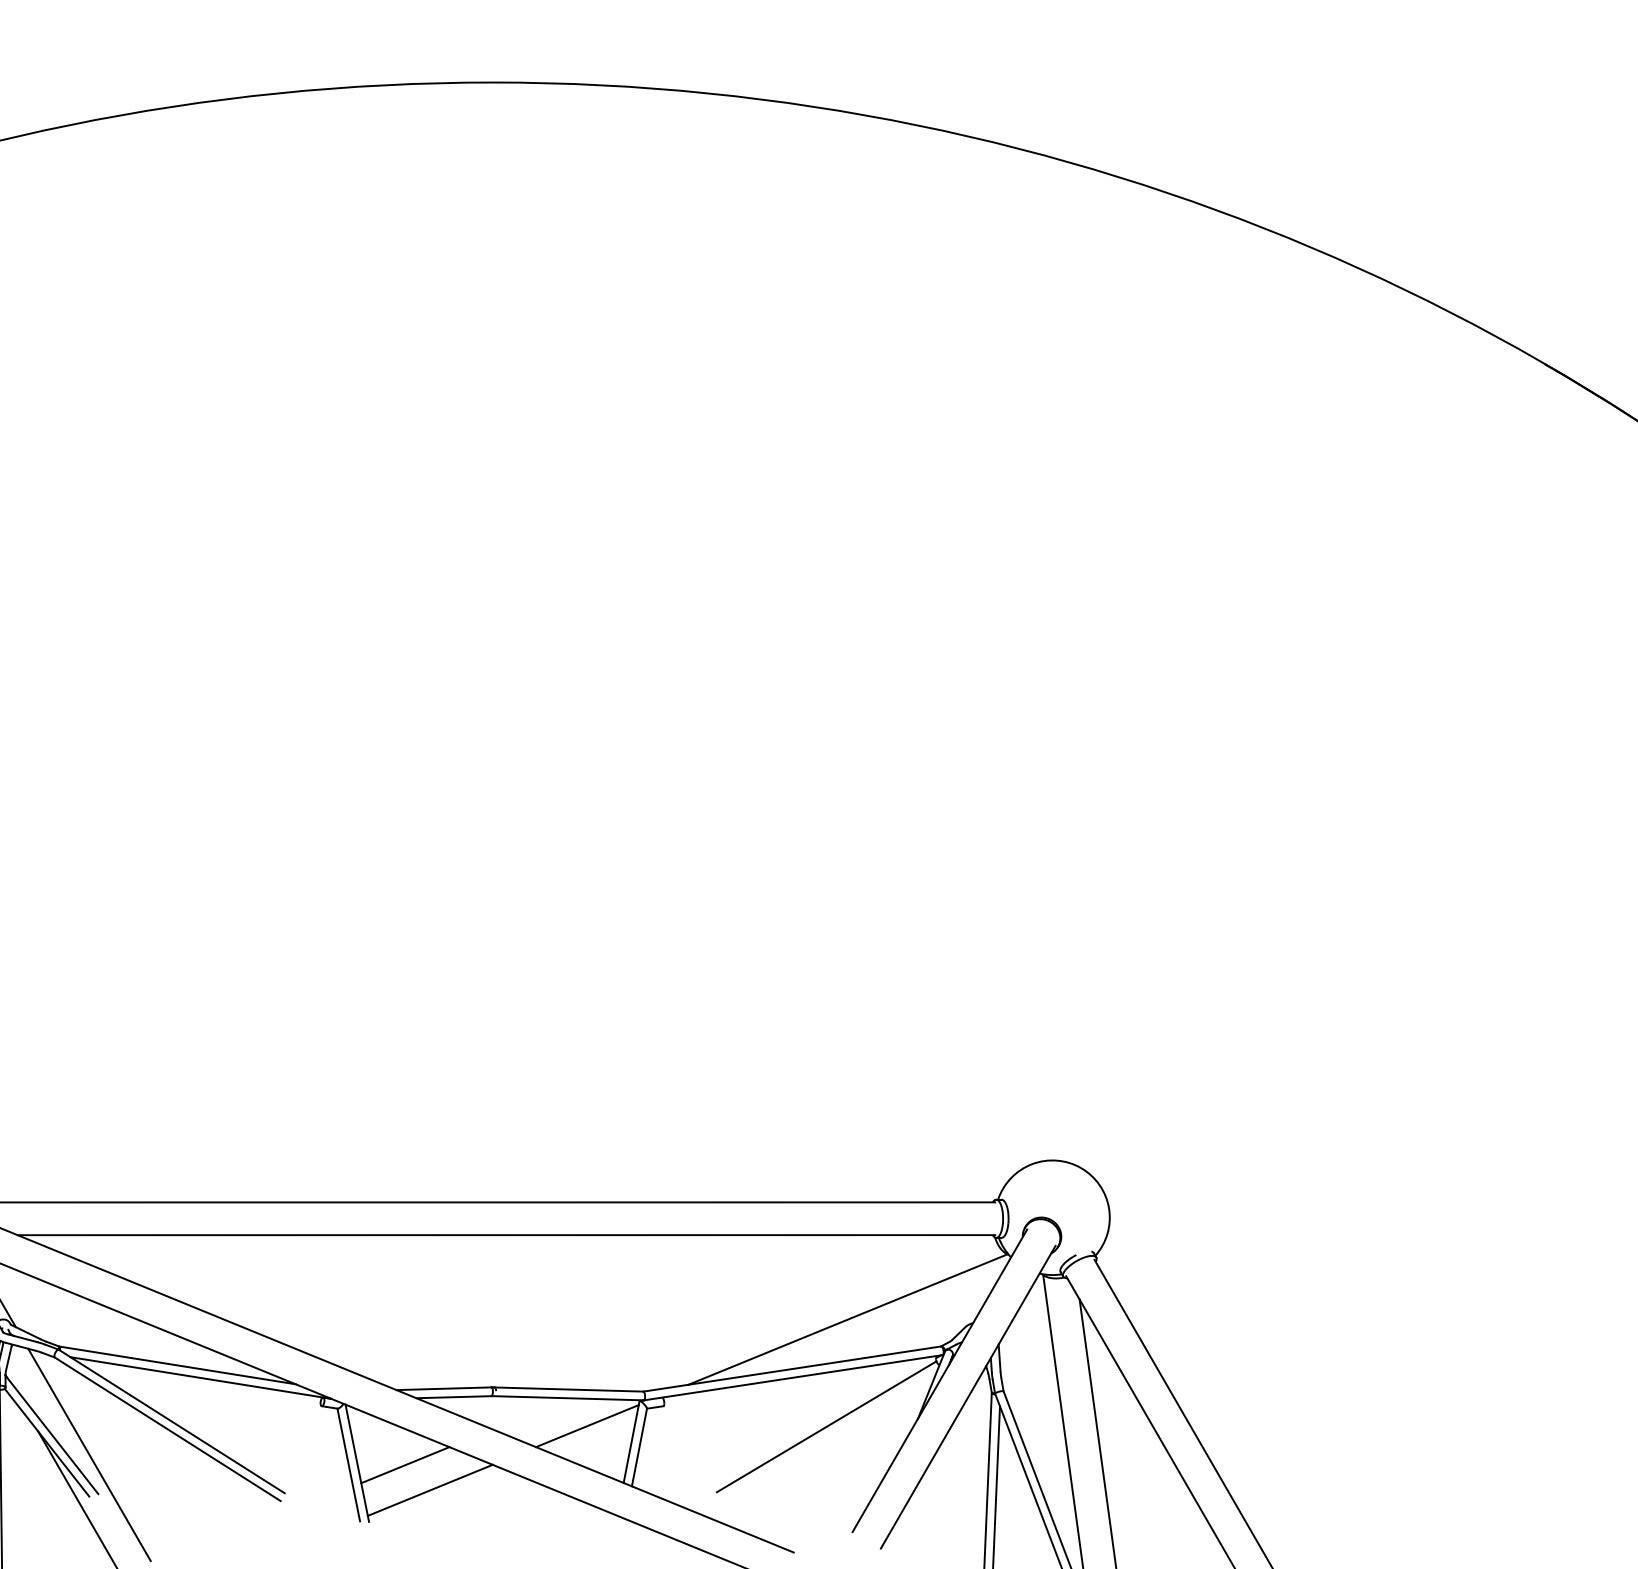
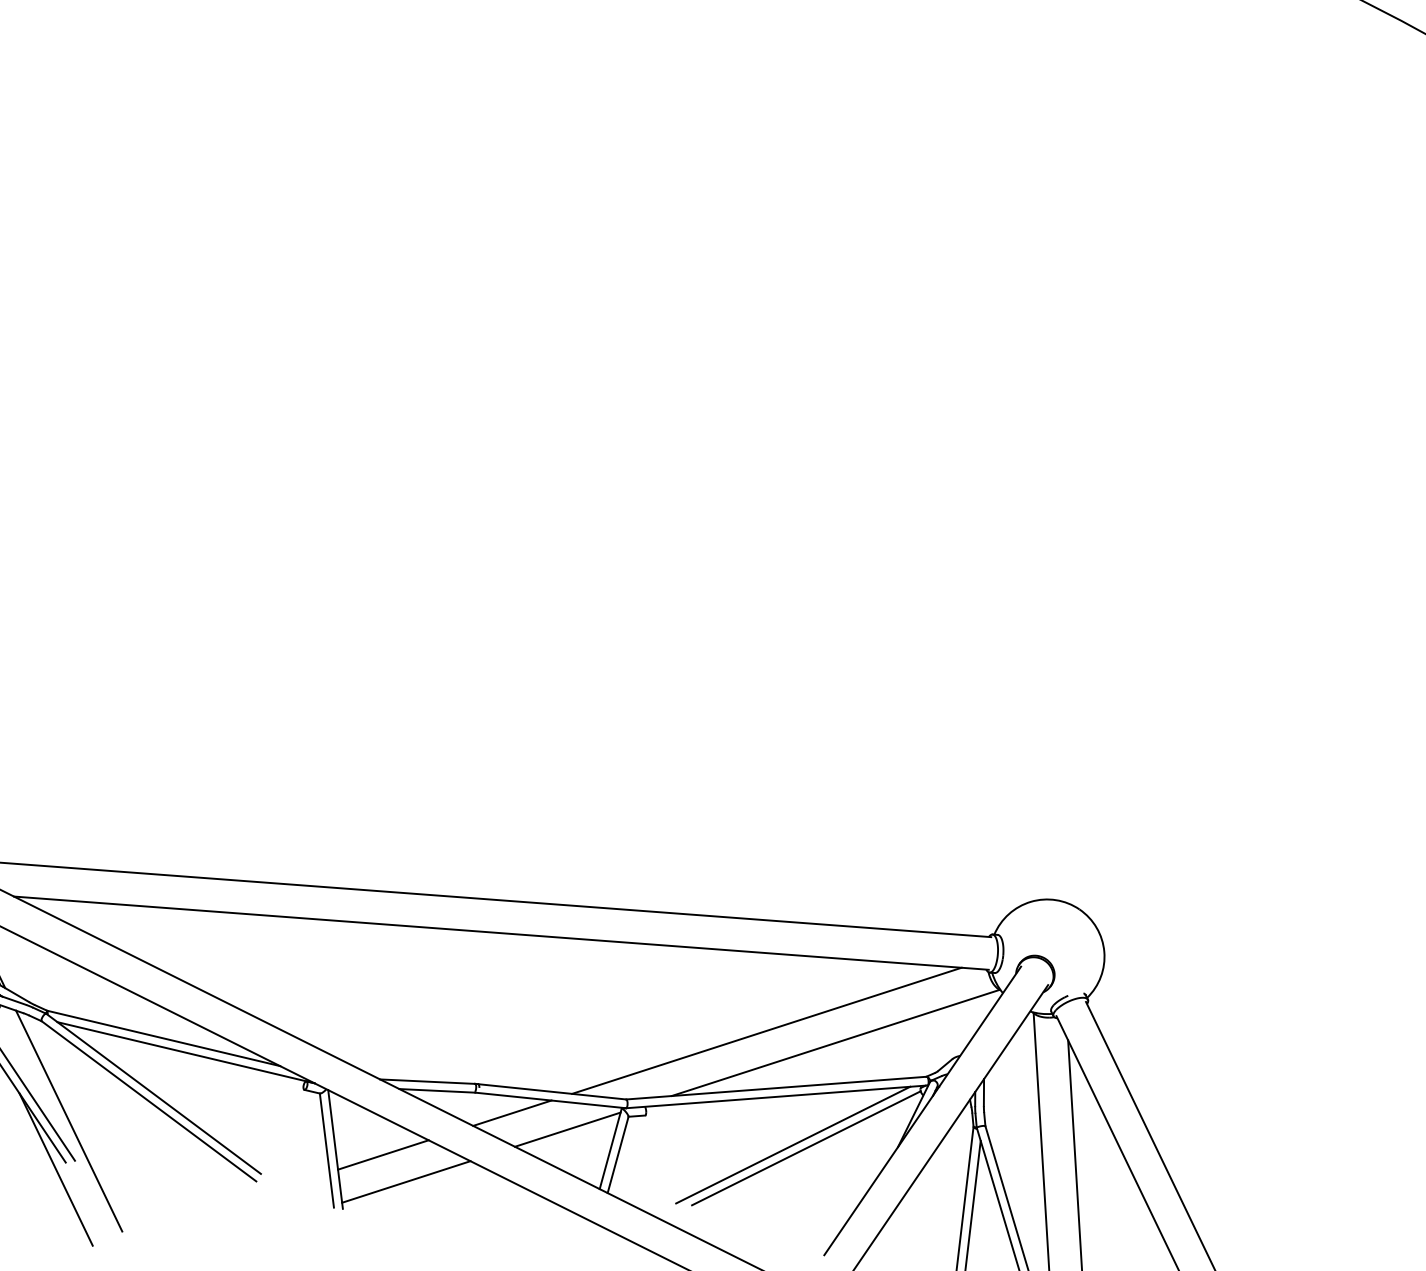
line: (778, 1312) -> (766, 1030), added
line: (530, 1413) -> (512, 1112), added
line: (812, 1424) -> (792, 1144), added

